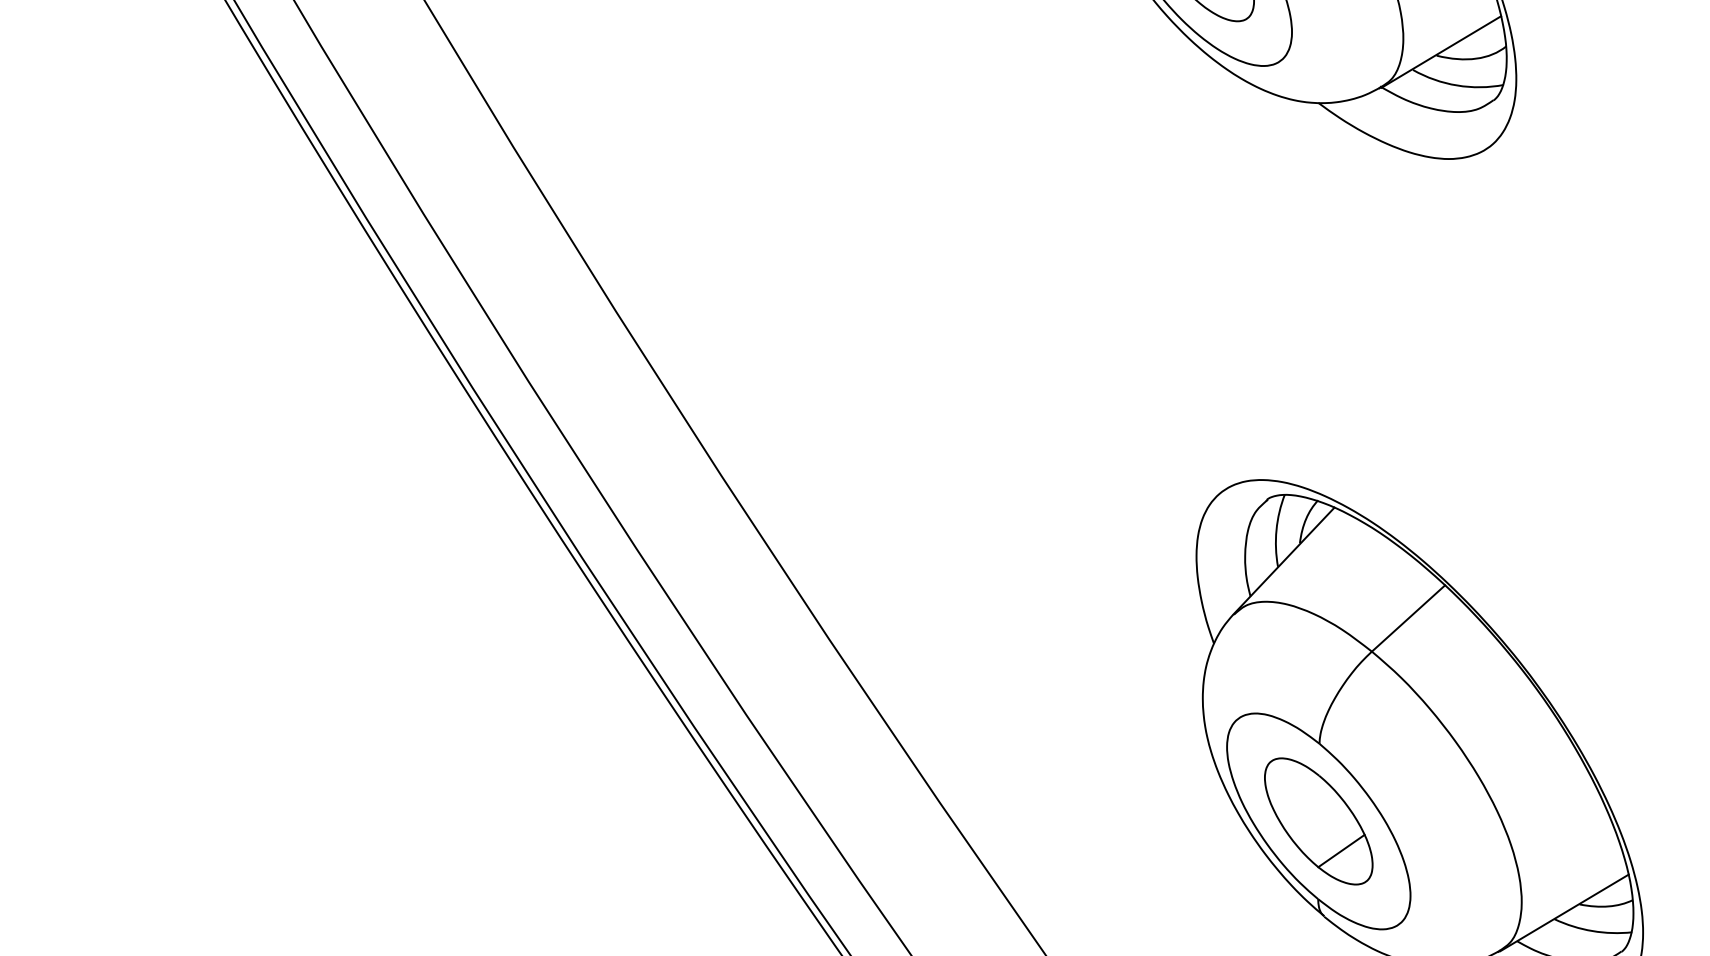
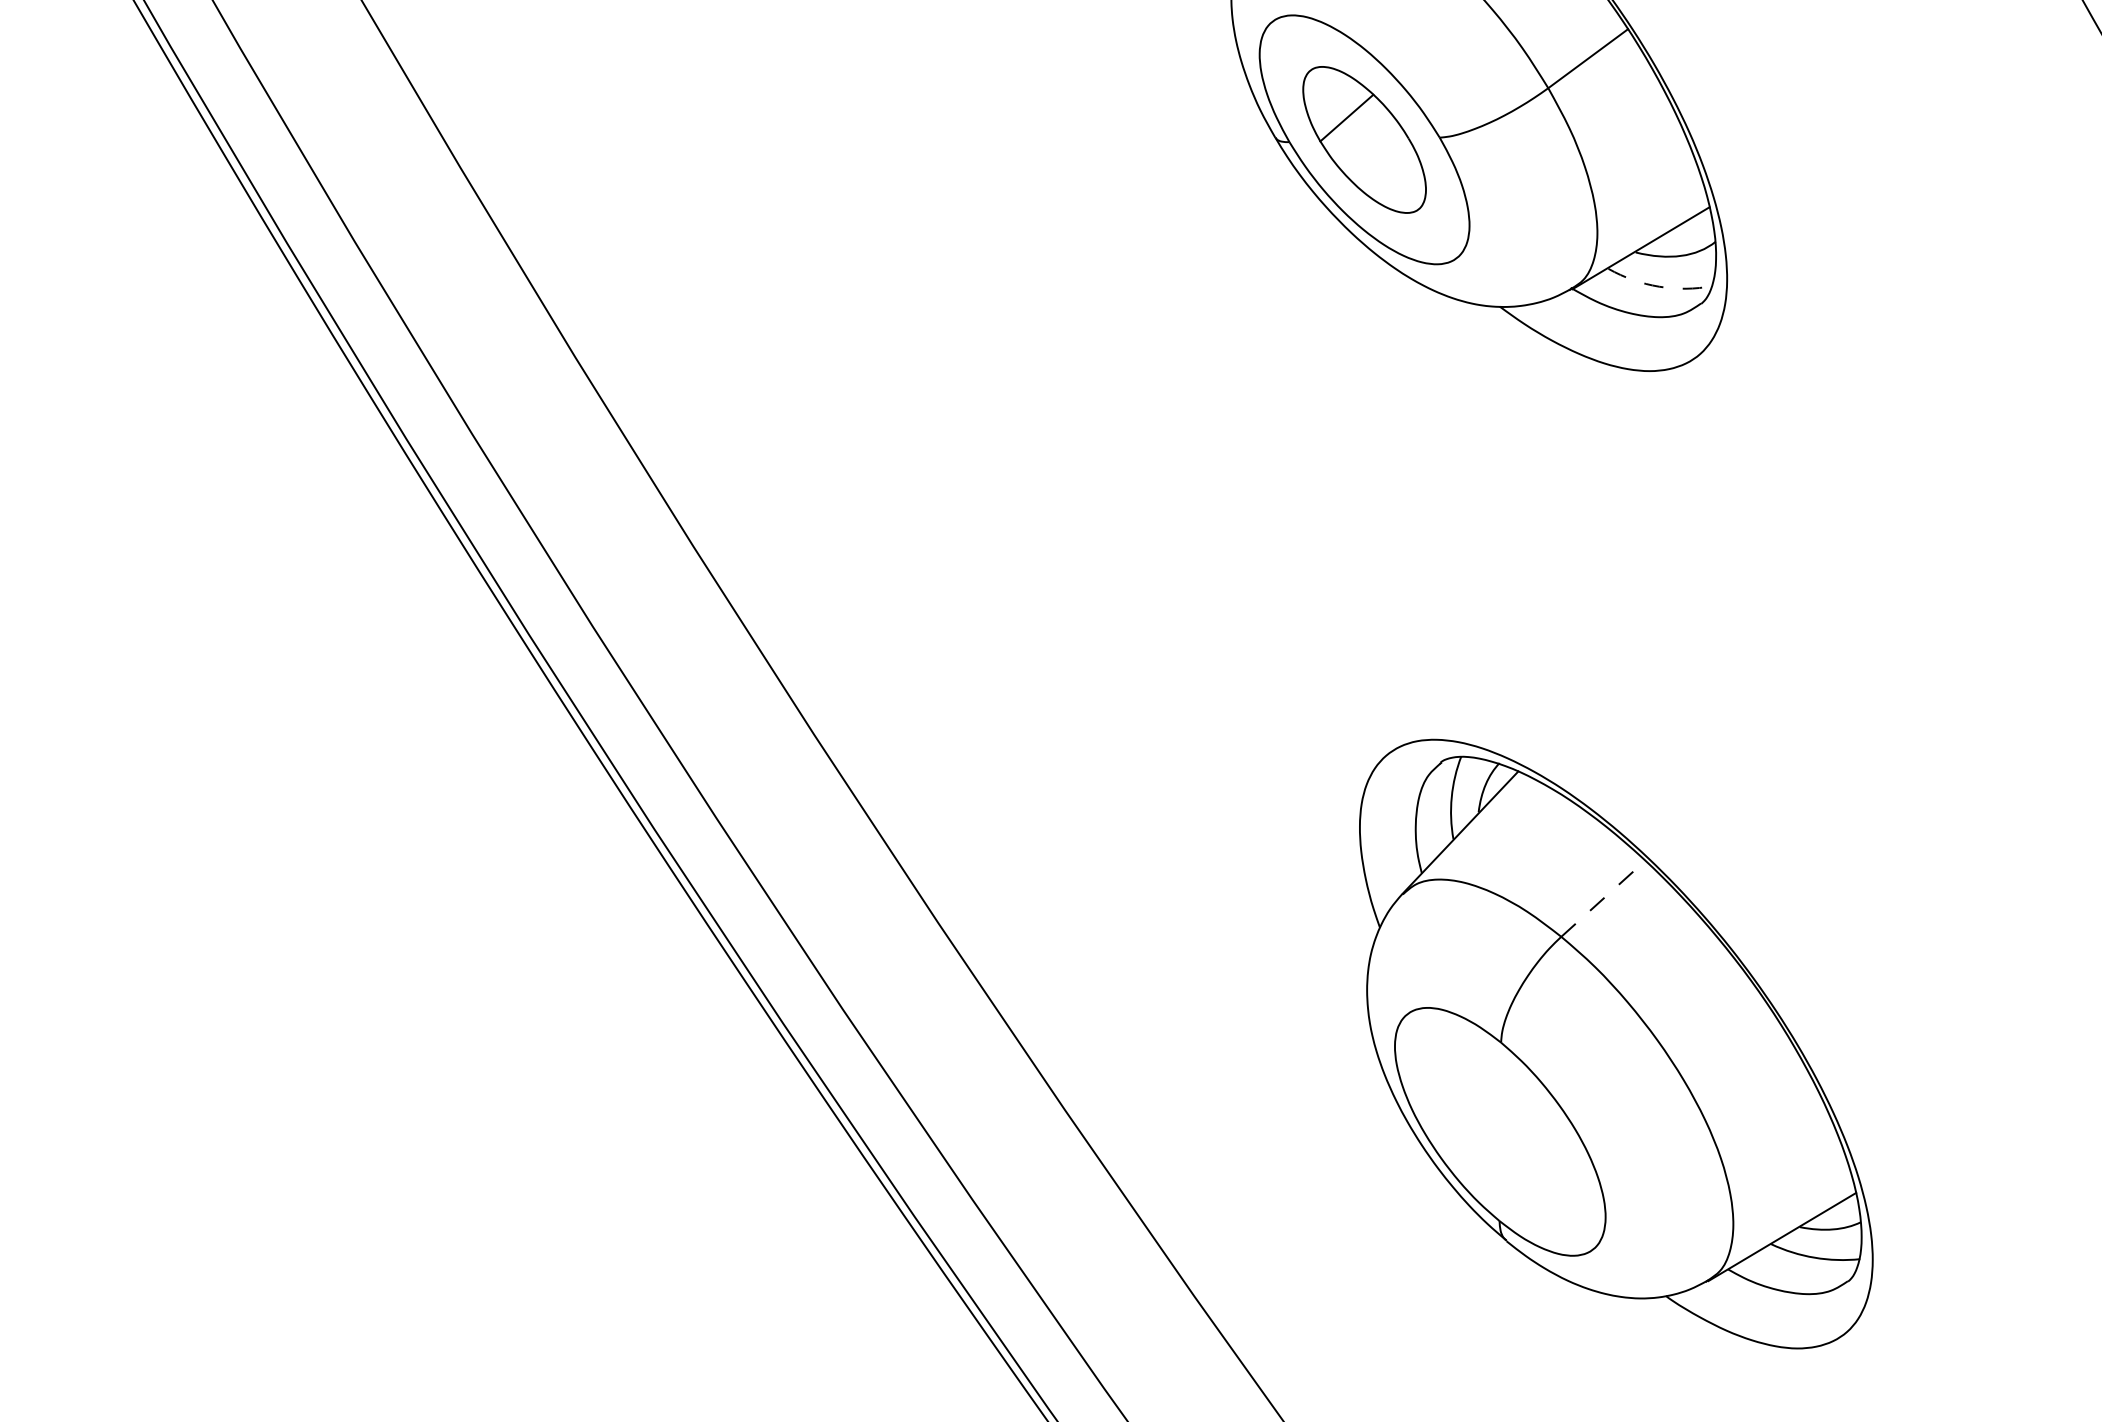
arc: (1457, 85) -> (1659, 286), solid -> dashed
line: (1408, 618) -> (1603, 898), solid -> dashed
part: (1318, 821) -> (1499, 1131), removed

